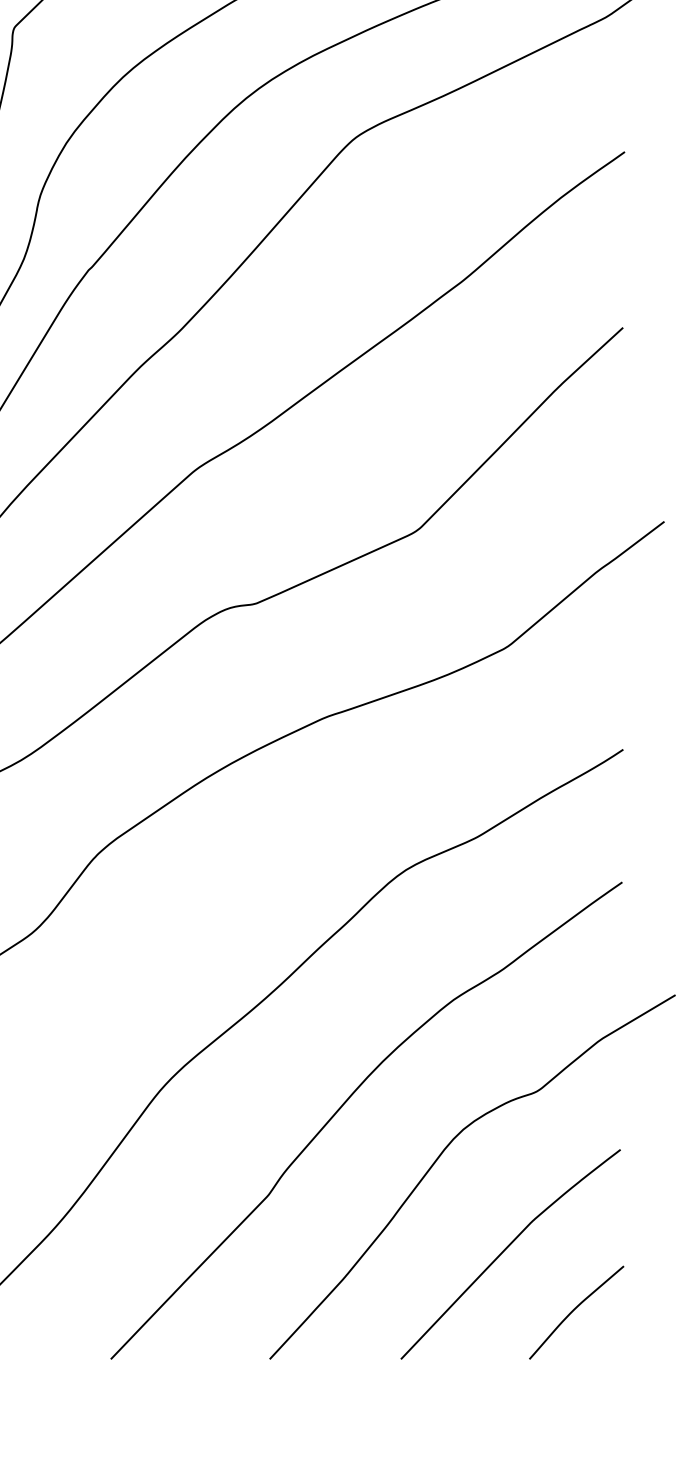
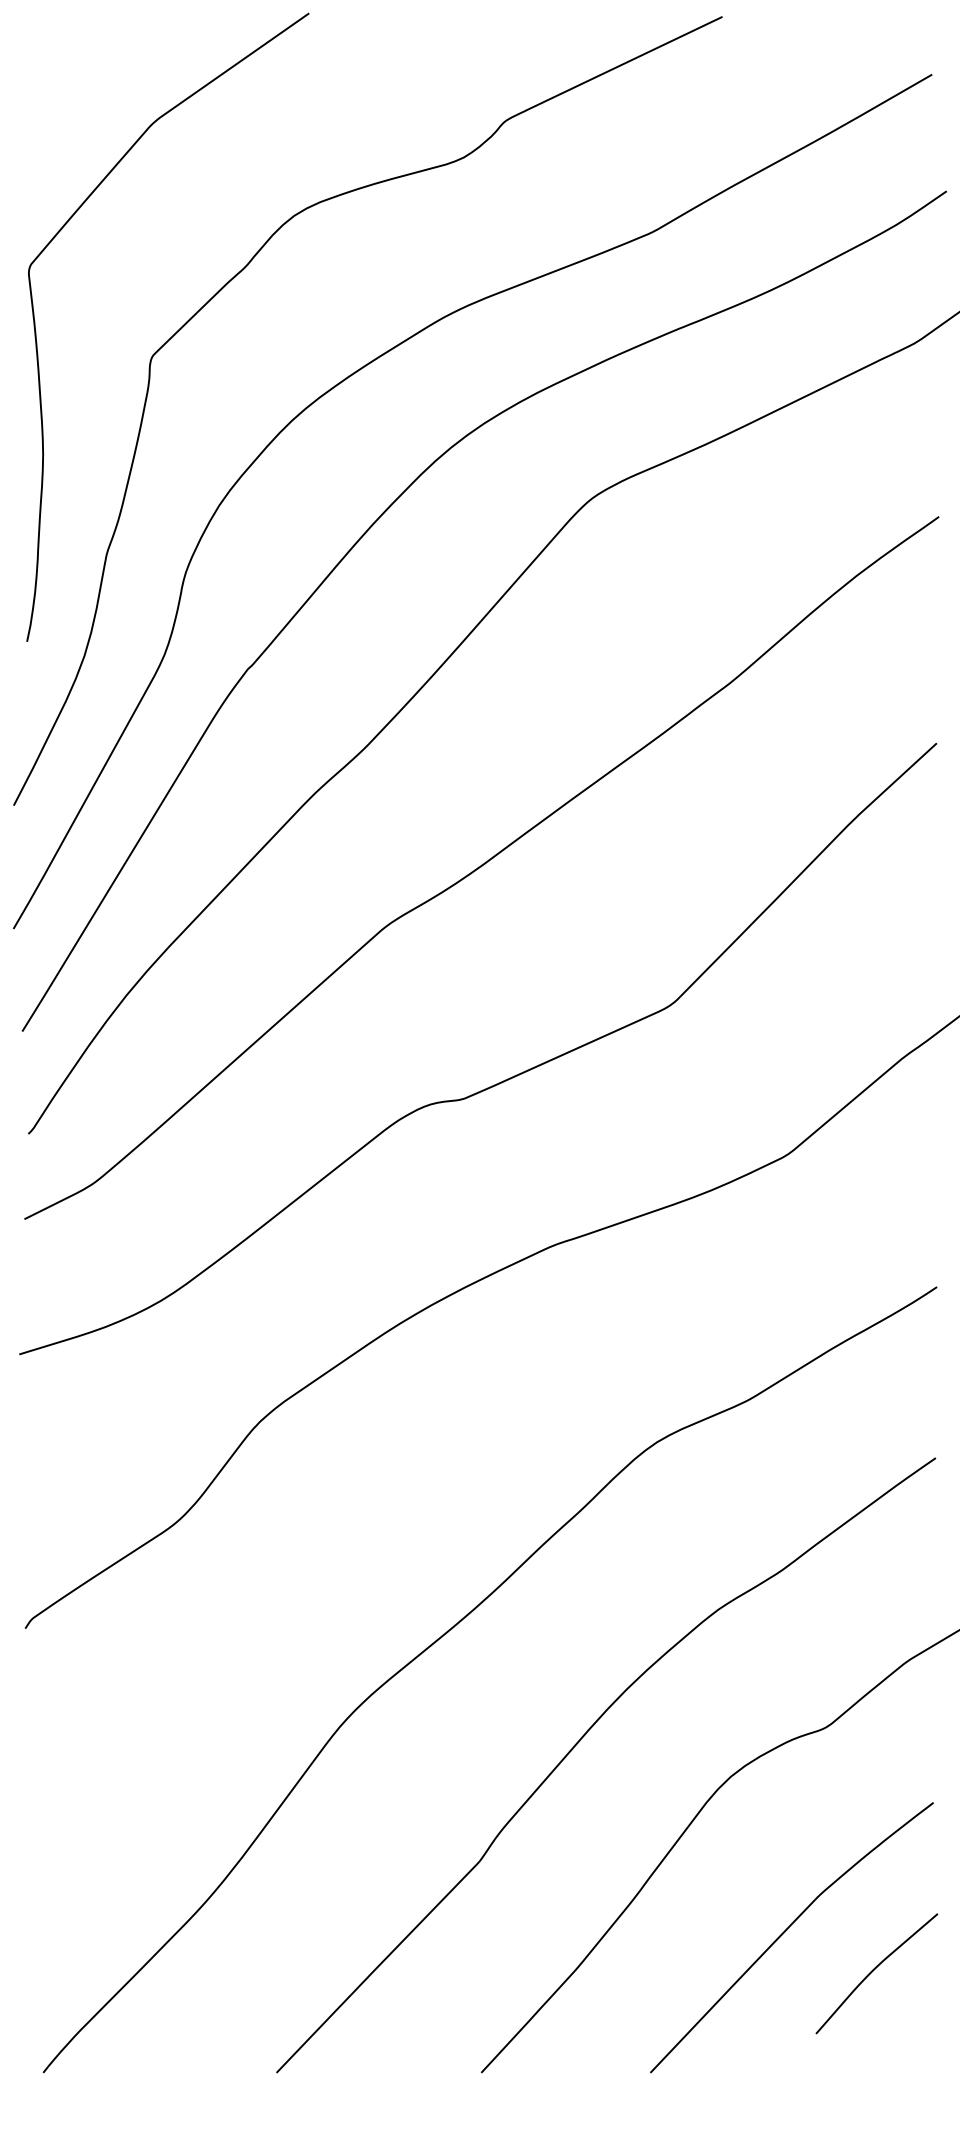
curve: (574, 1310) -> (874, 1970), moved

